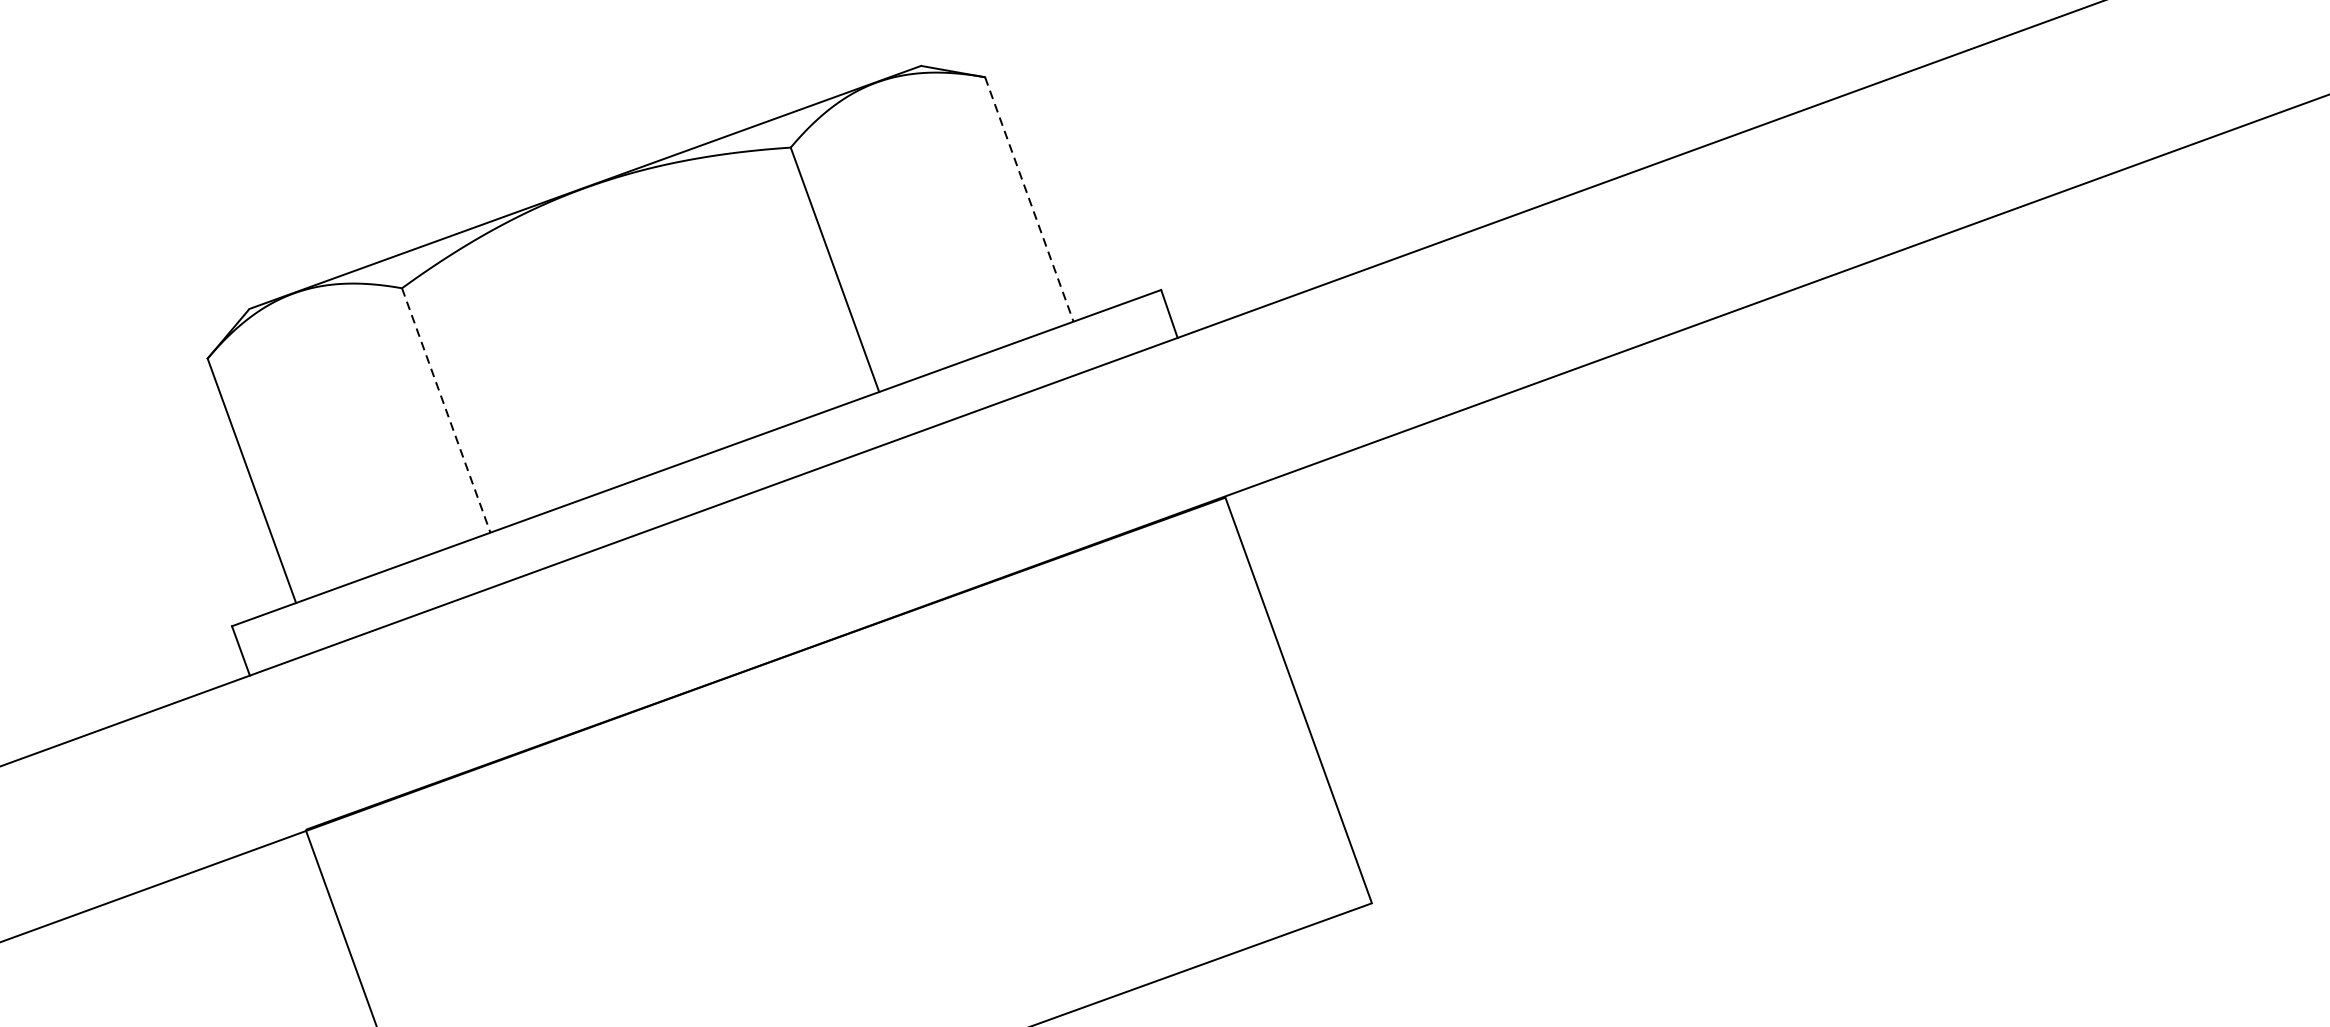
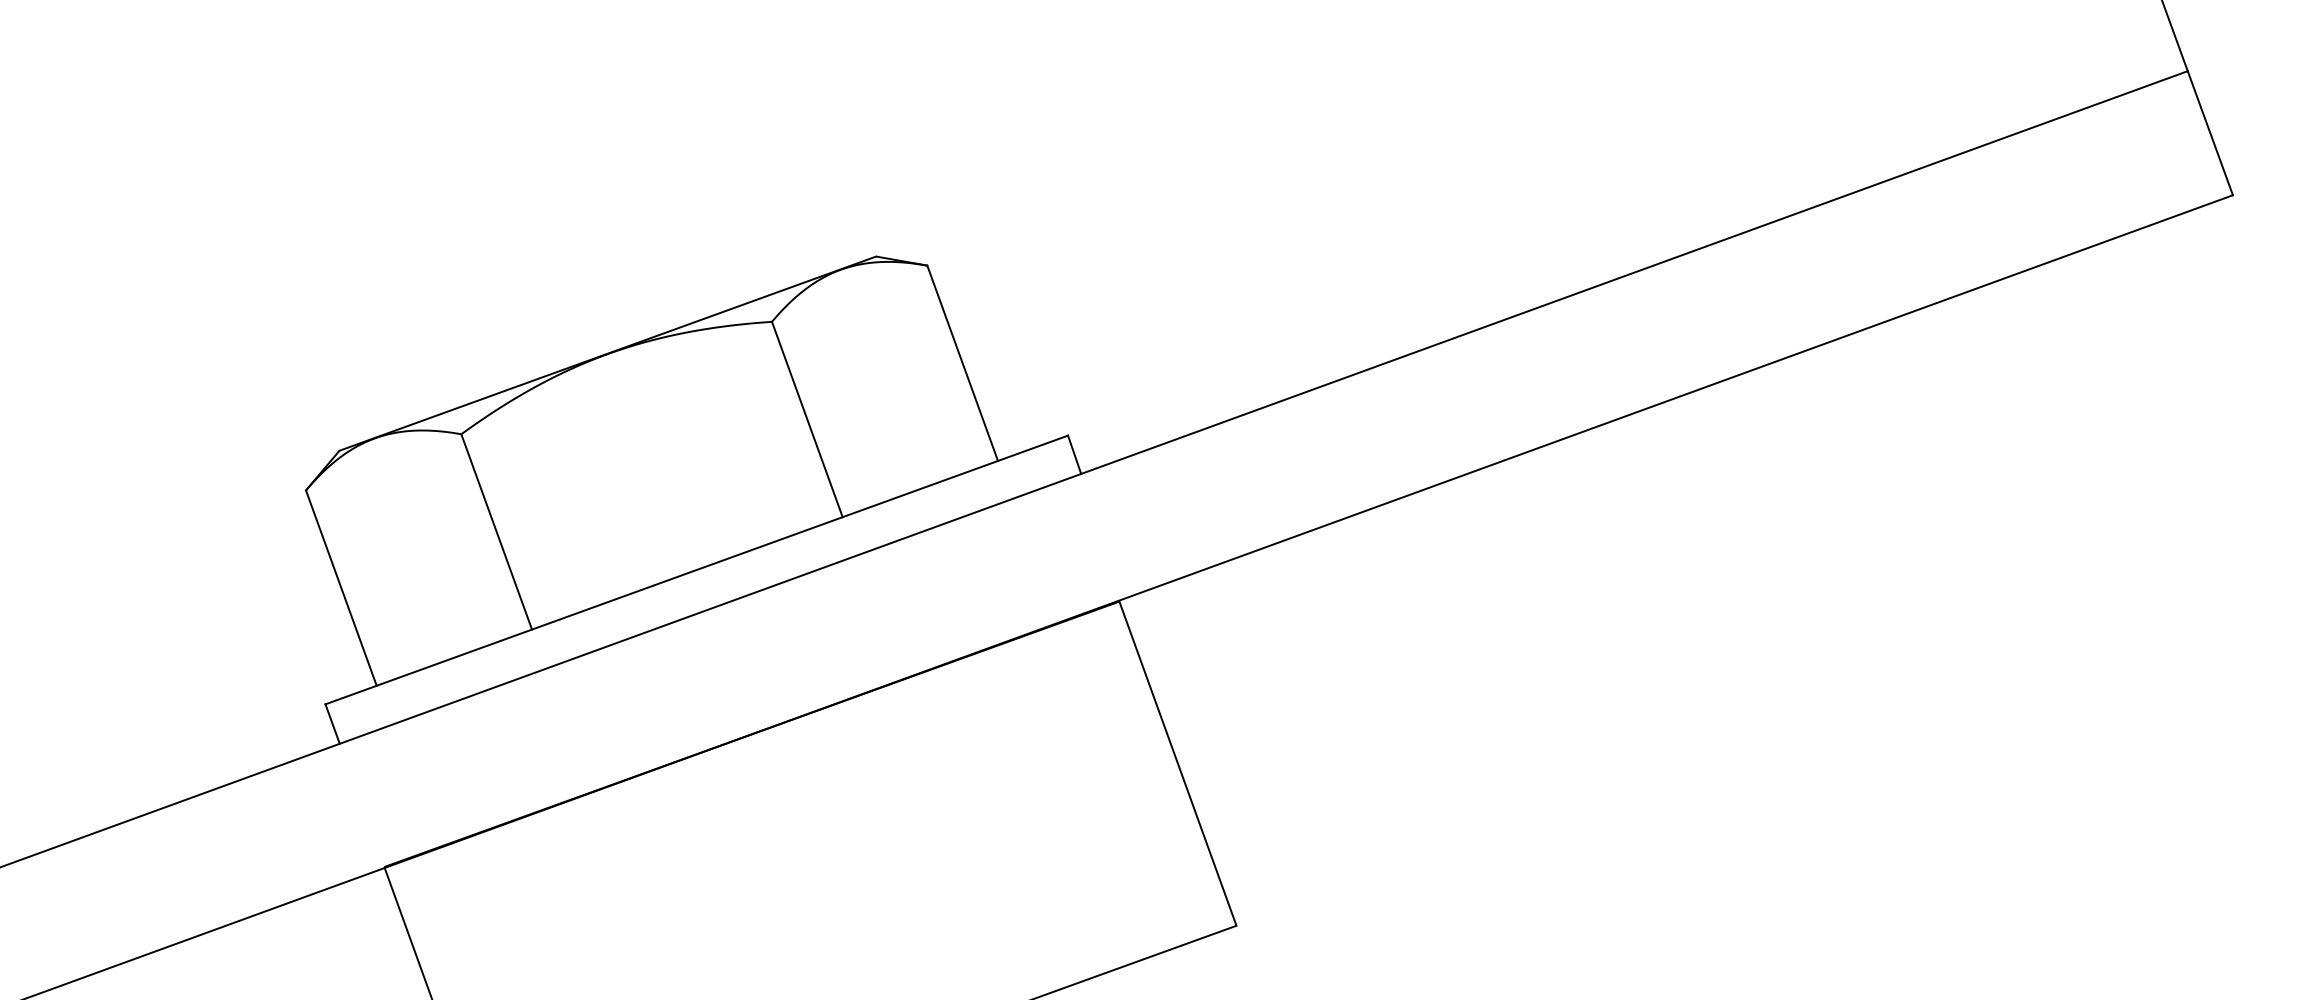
line: (1029, 199) -> (962, 363), dashed -> solid
line: (446, 409) -> (496, 531), dashed -> solid

